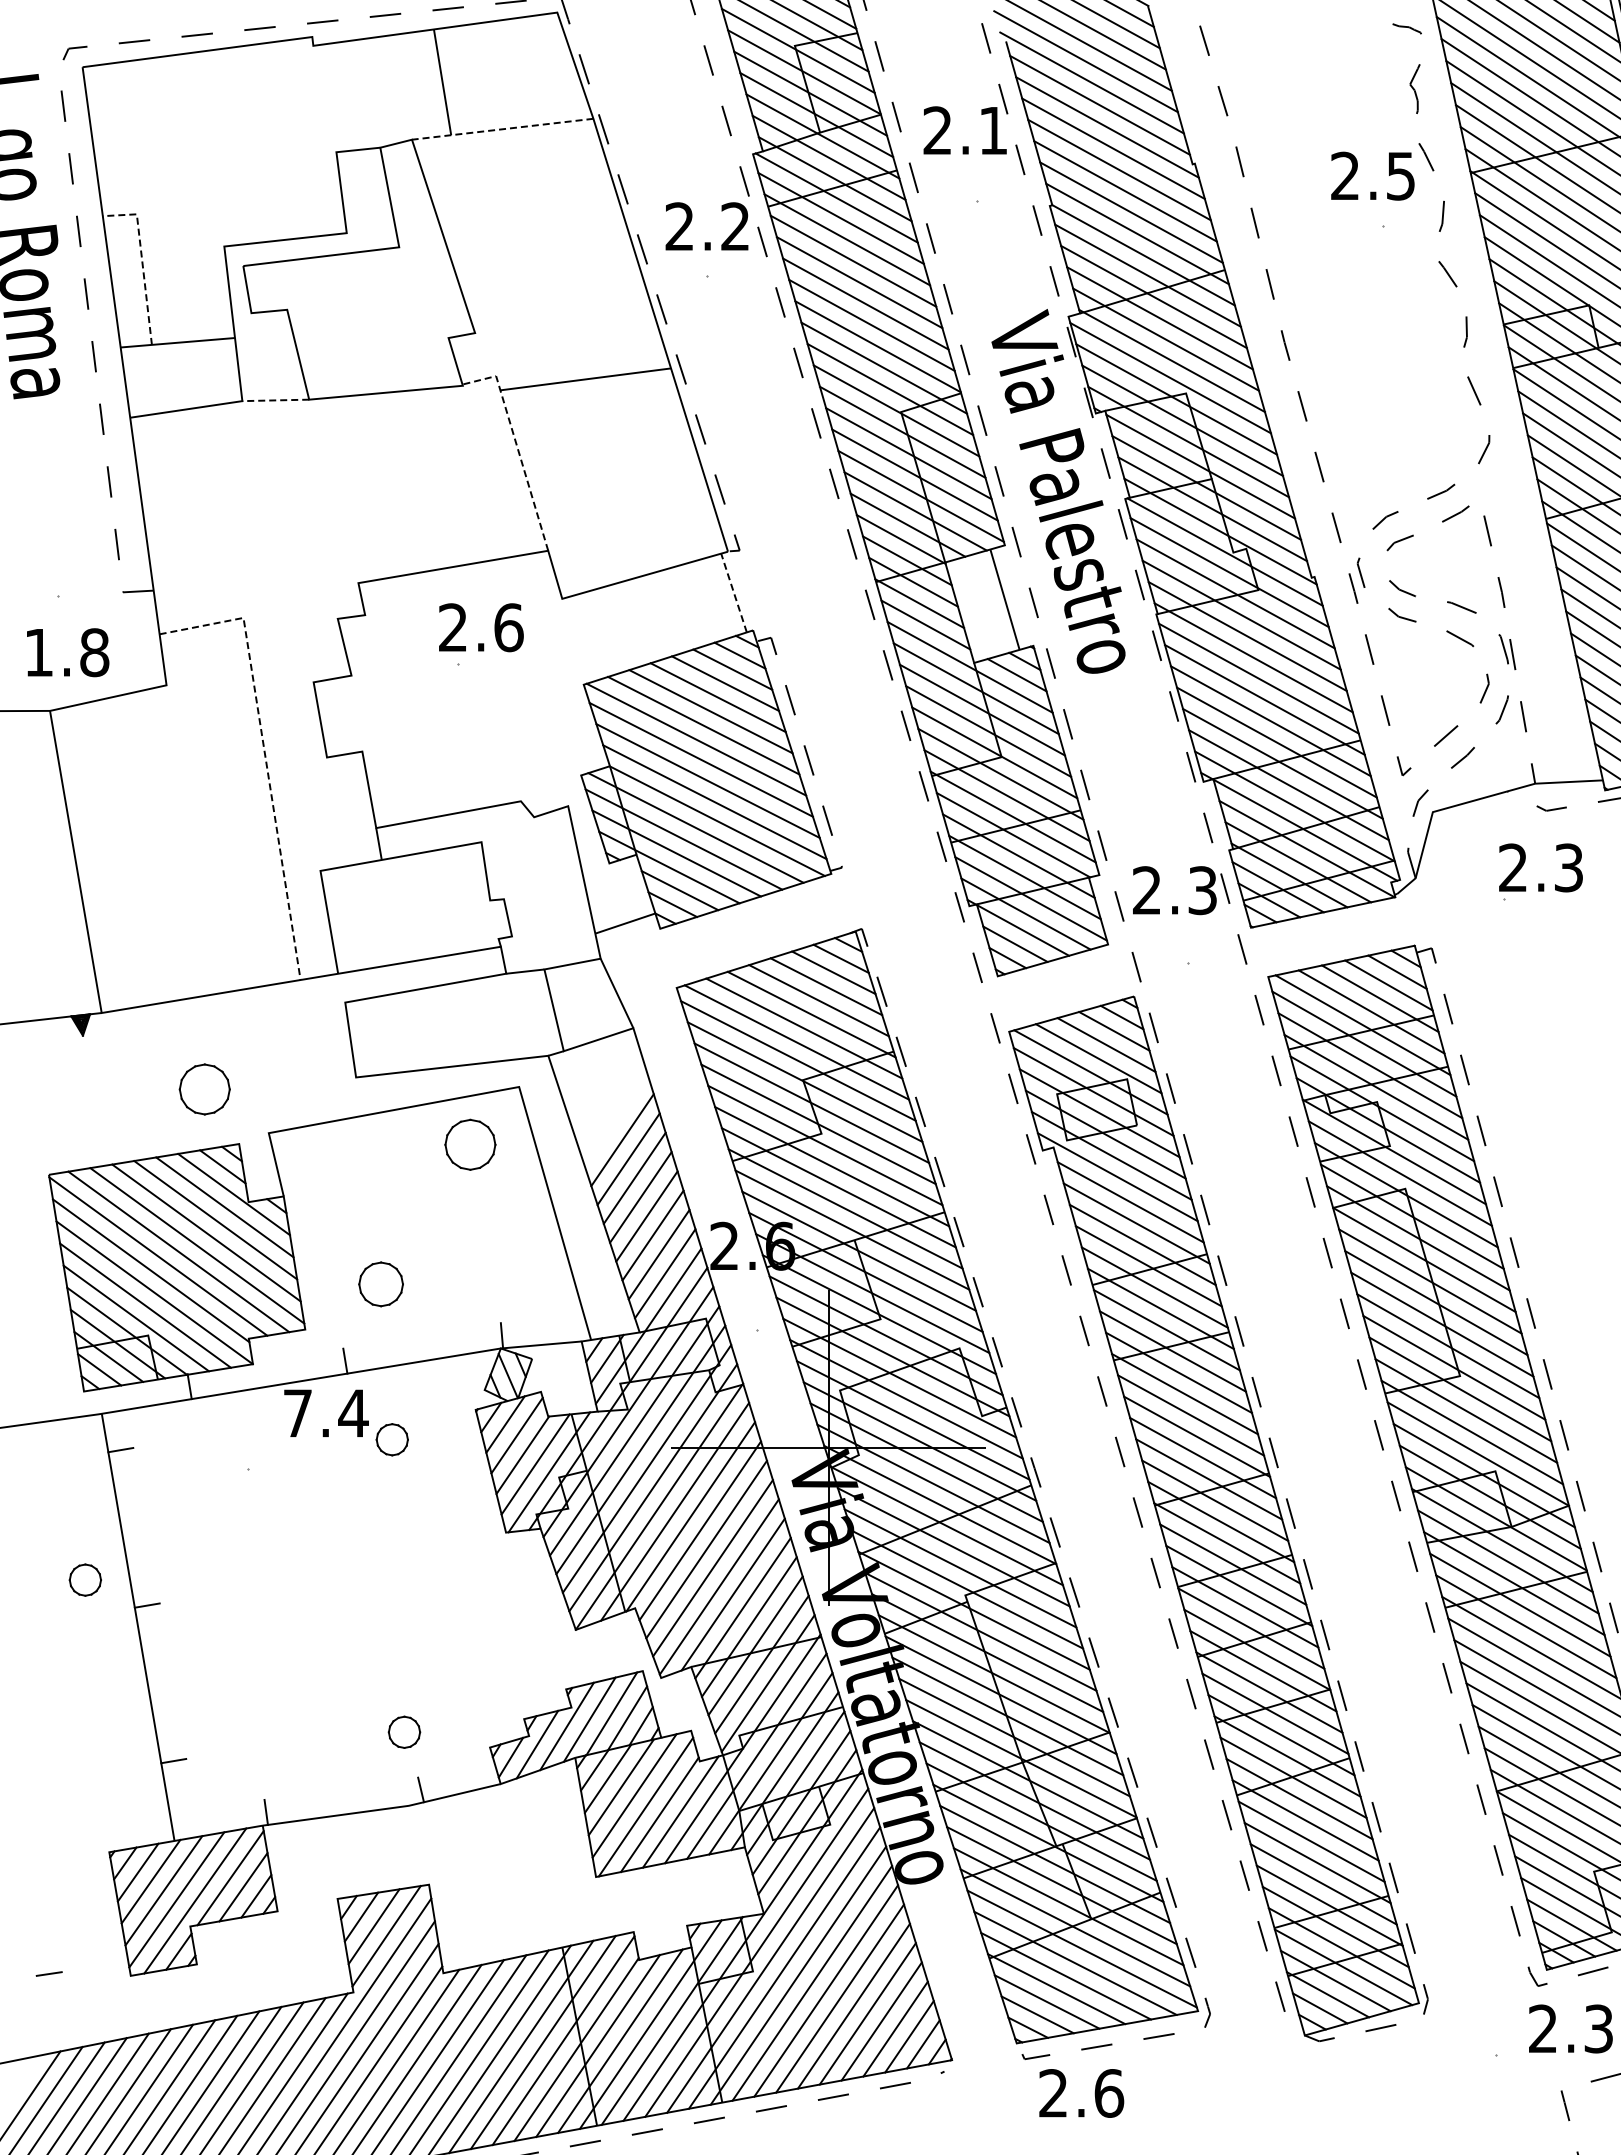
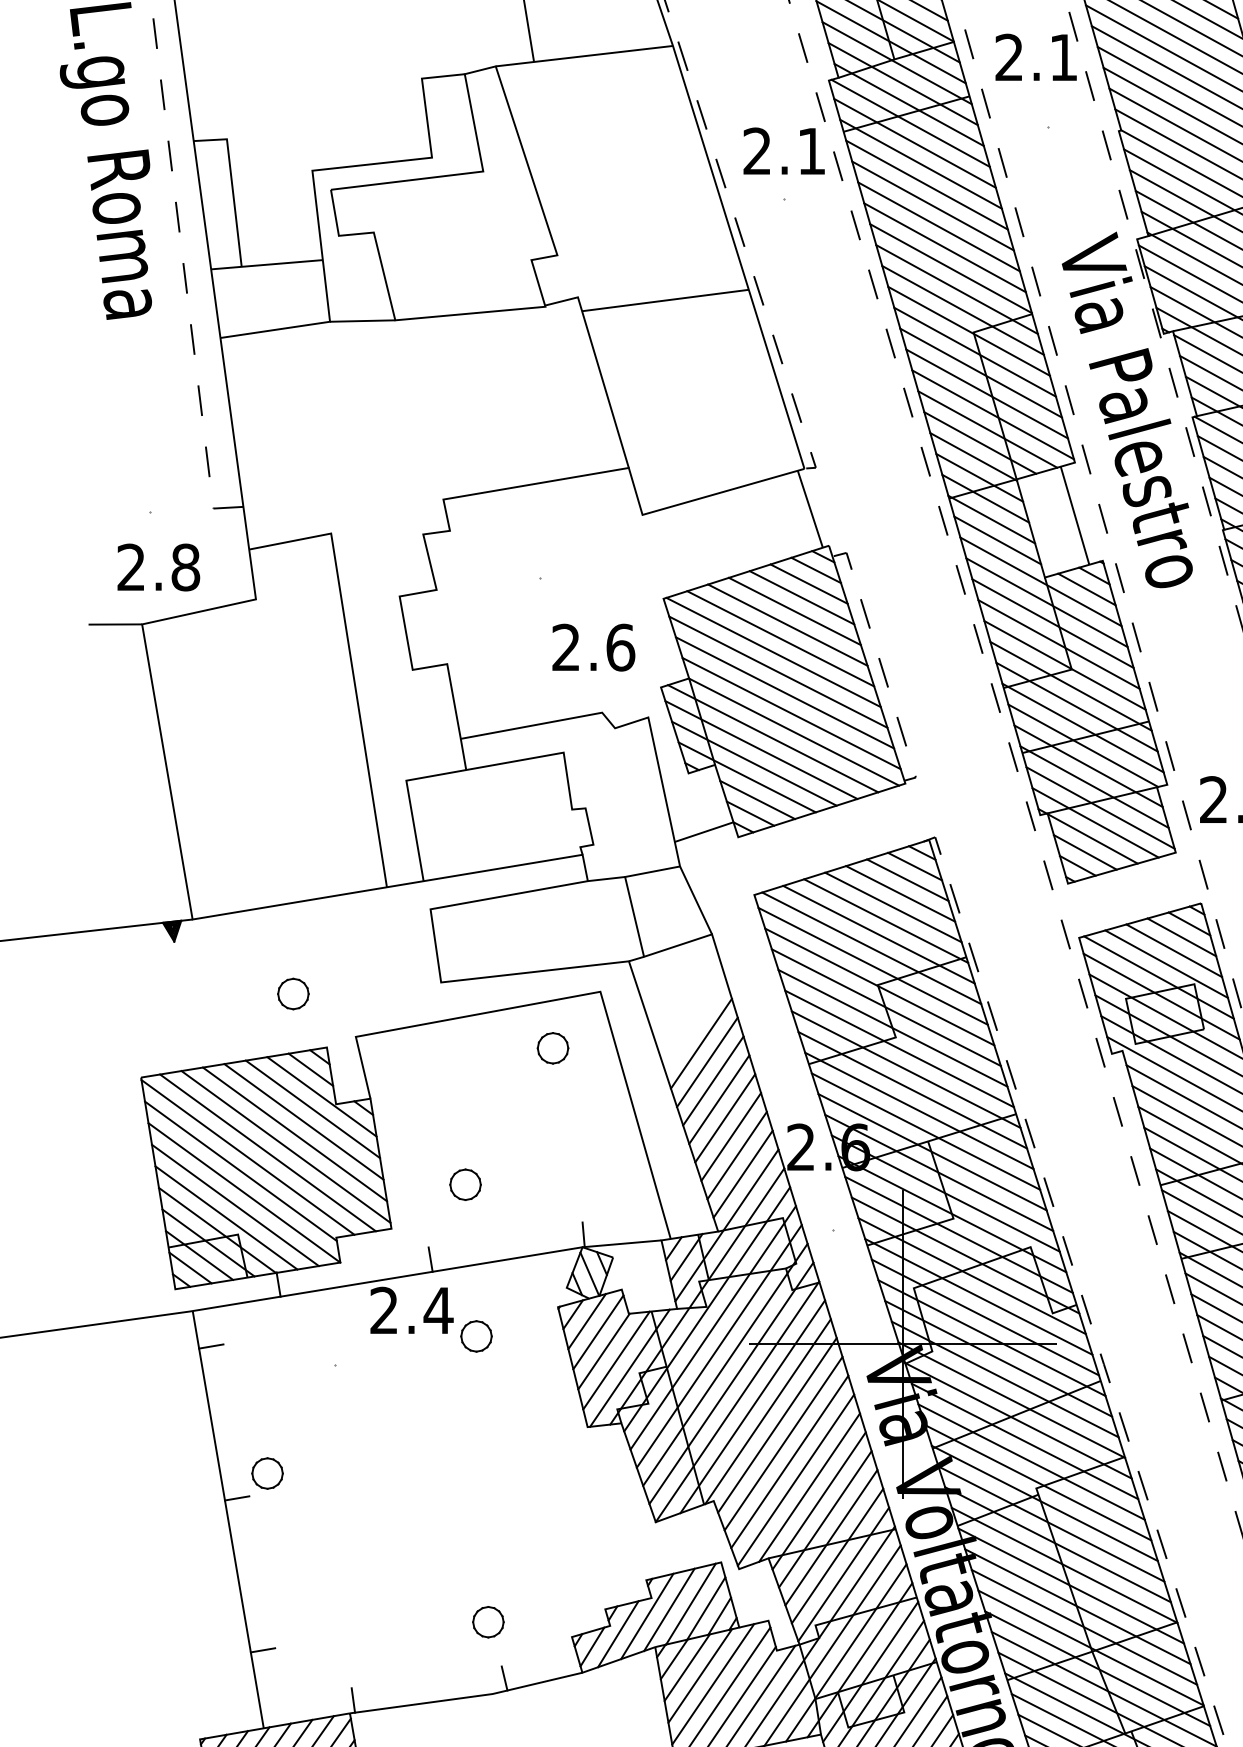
line: (502, 129) -> (584, 56), dashed -> solid
text: (734, 226) -> (810, 151), 2.2 -> 2.1
line: (142, 261) -> (232, 185), dashed -> solid
line: (275, 400) -> (362, 321), dashed -> solid
line: (516, 445) -> (597, 365), dashed -> solid
line: (733, 592) -> (809, 508), dashed -> solid
text: (481, 627) -> (593, 647), moved
text: (38, 652) -> (130, 567), 1.8 -> 2.8
line: (265, 756) -> (352, 668), dashed -> solid
part: (204, 1088) -> (293, 993), size x0.62
part: (470, 1144) -> (552, 1047), size x0.62
part: (380, 1284) -> (464, 1184), size x0.71
text: (297, 1412) -> (383, 1309), 7.4 -> 2.4
part: (84, 1579) -> (266, 1472), moved

